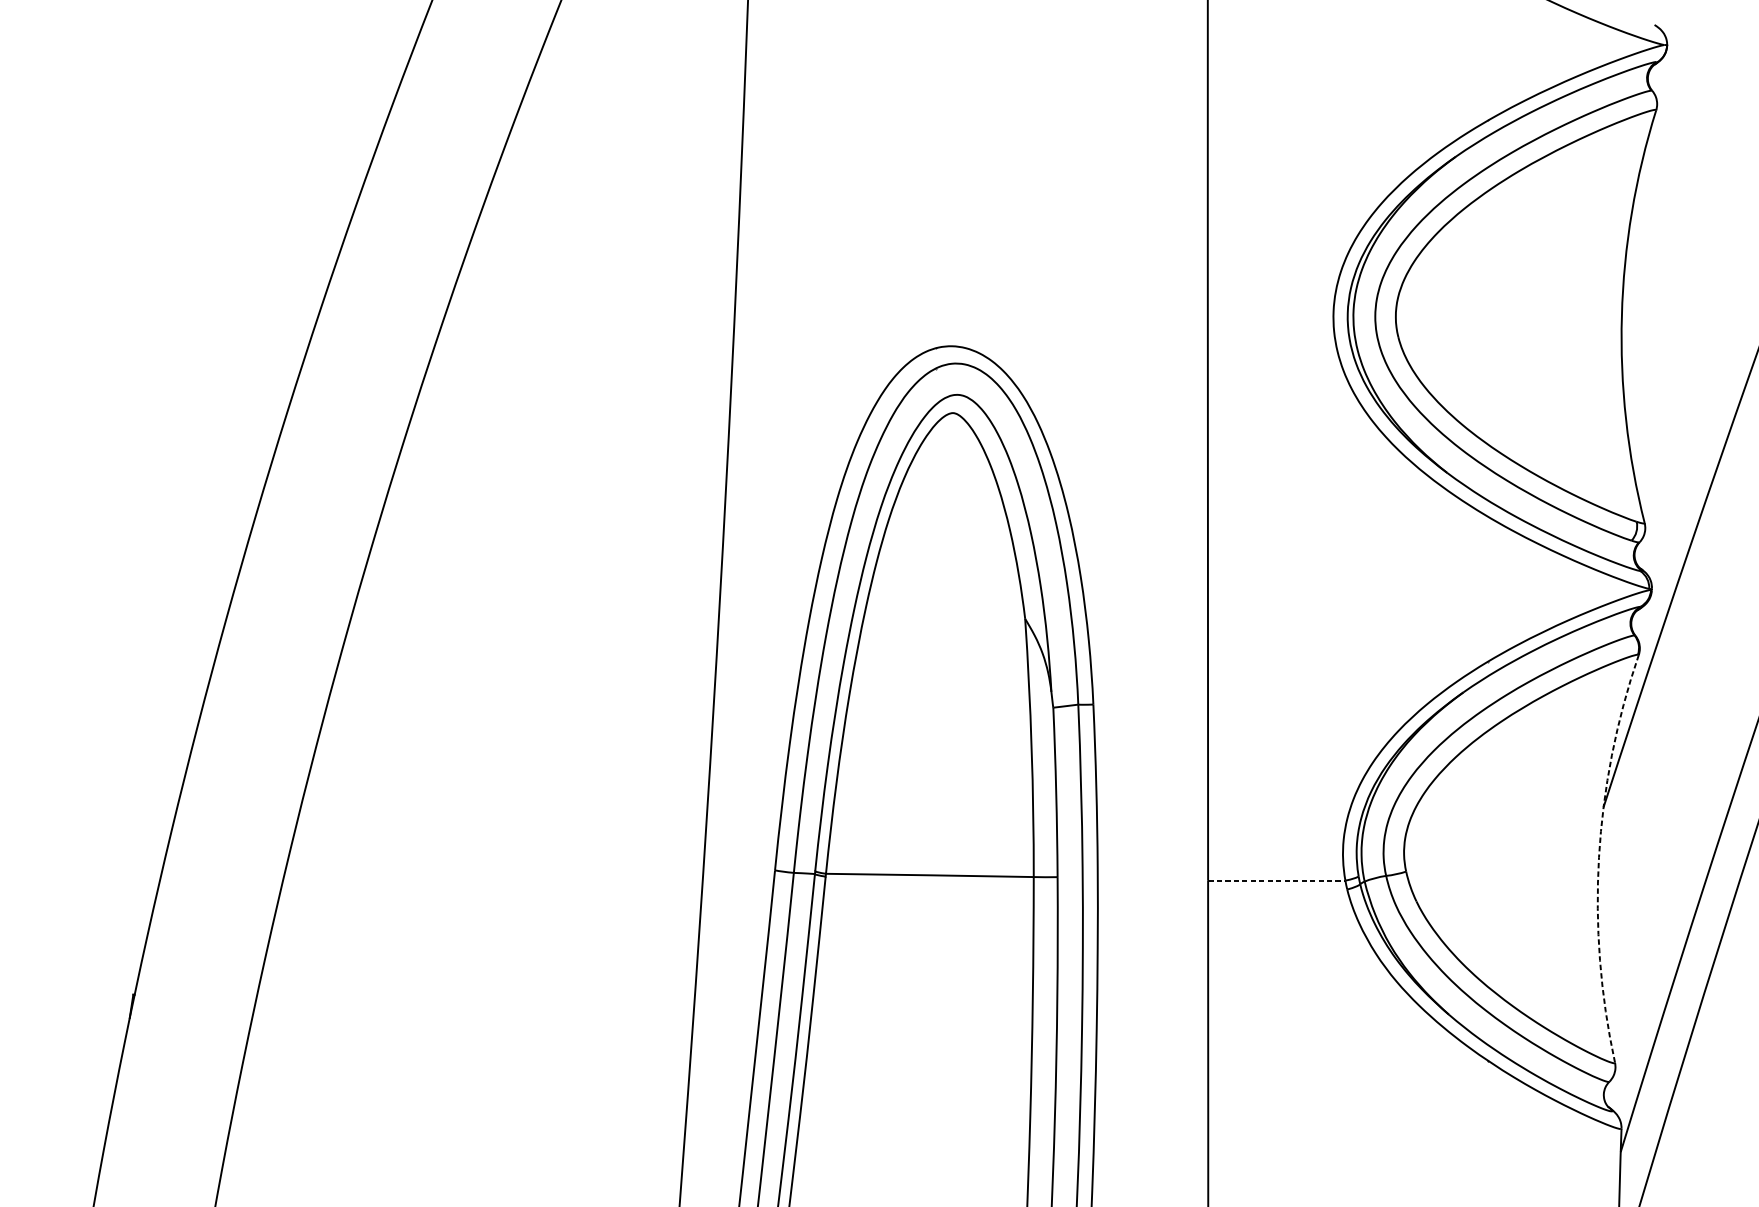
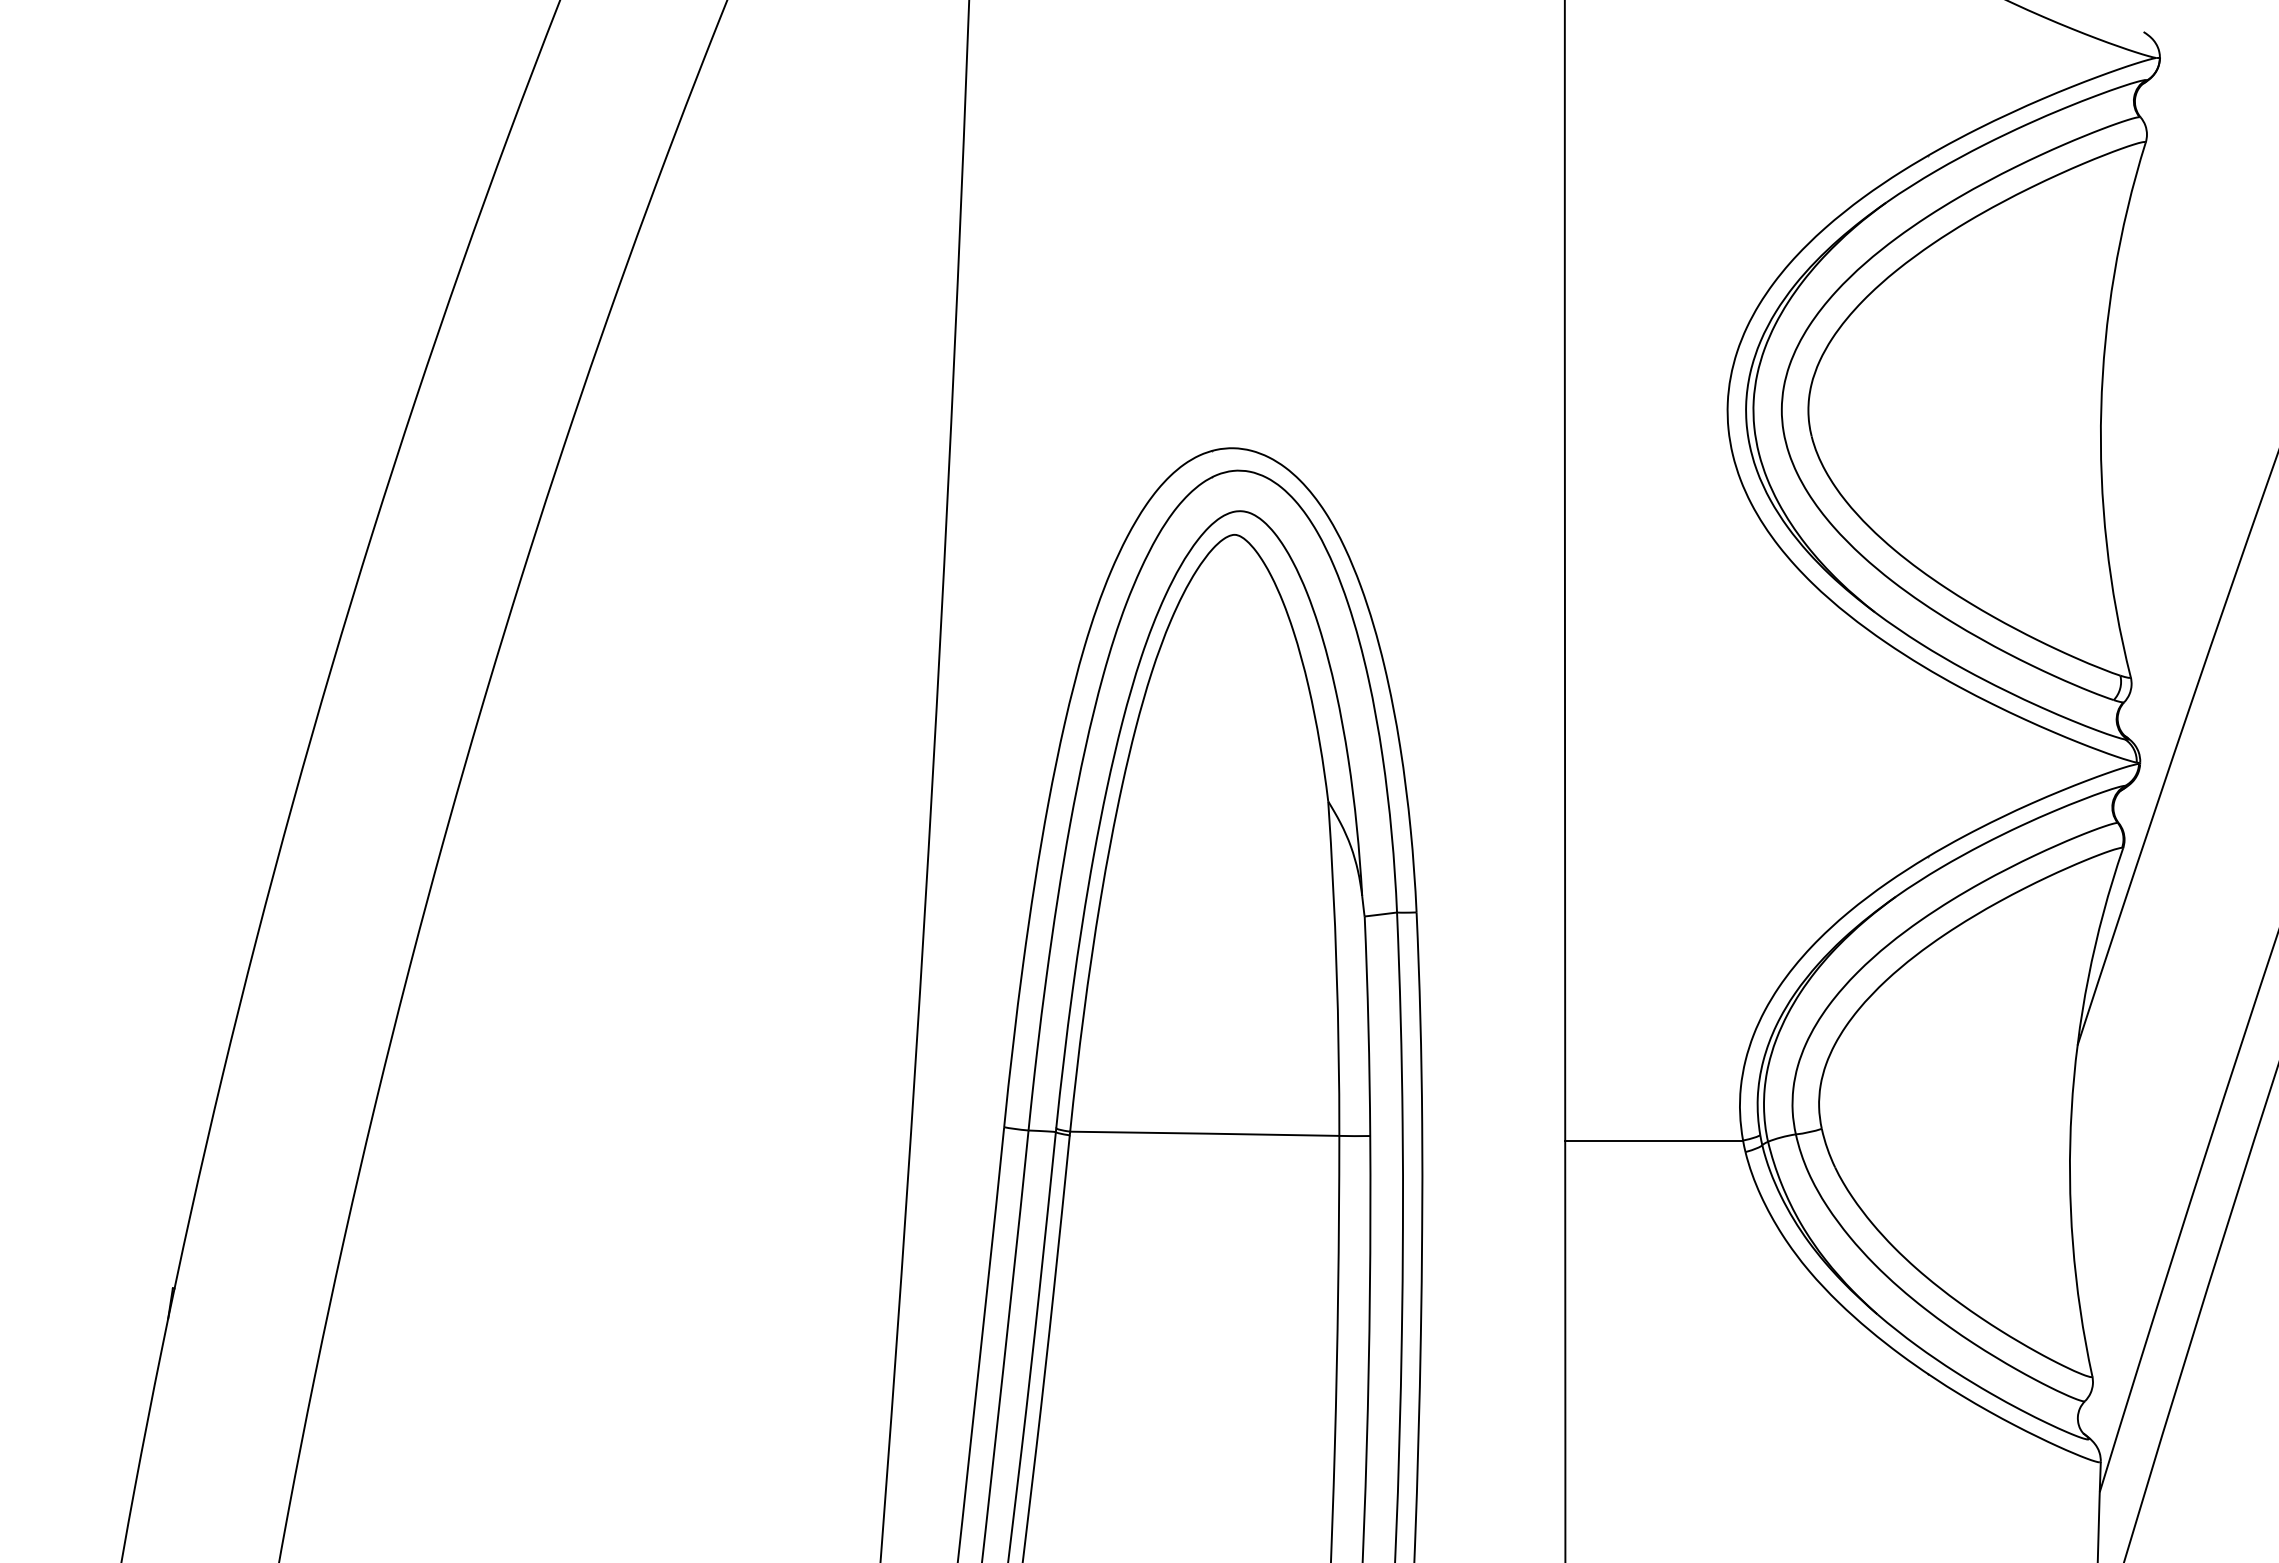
arc: (1598, 857) -> (2071, 1110), dashed -> solid
line: (1277, 880) -> (1654, 1140), dashed -> solid

